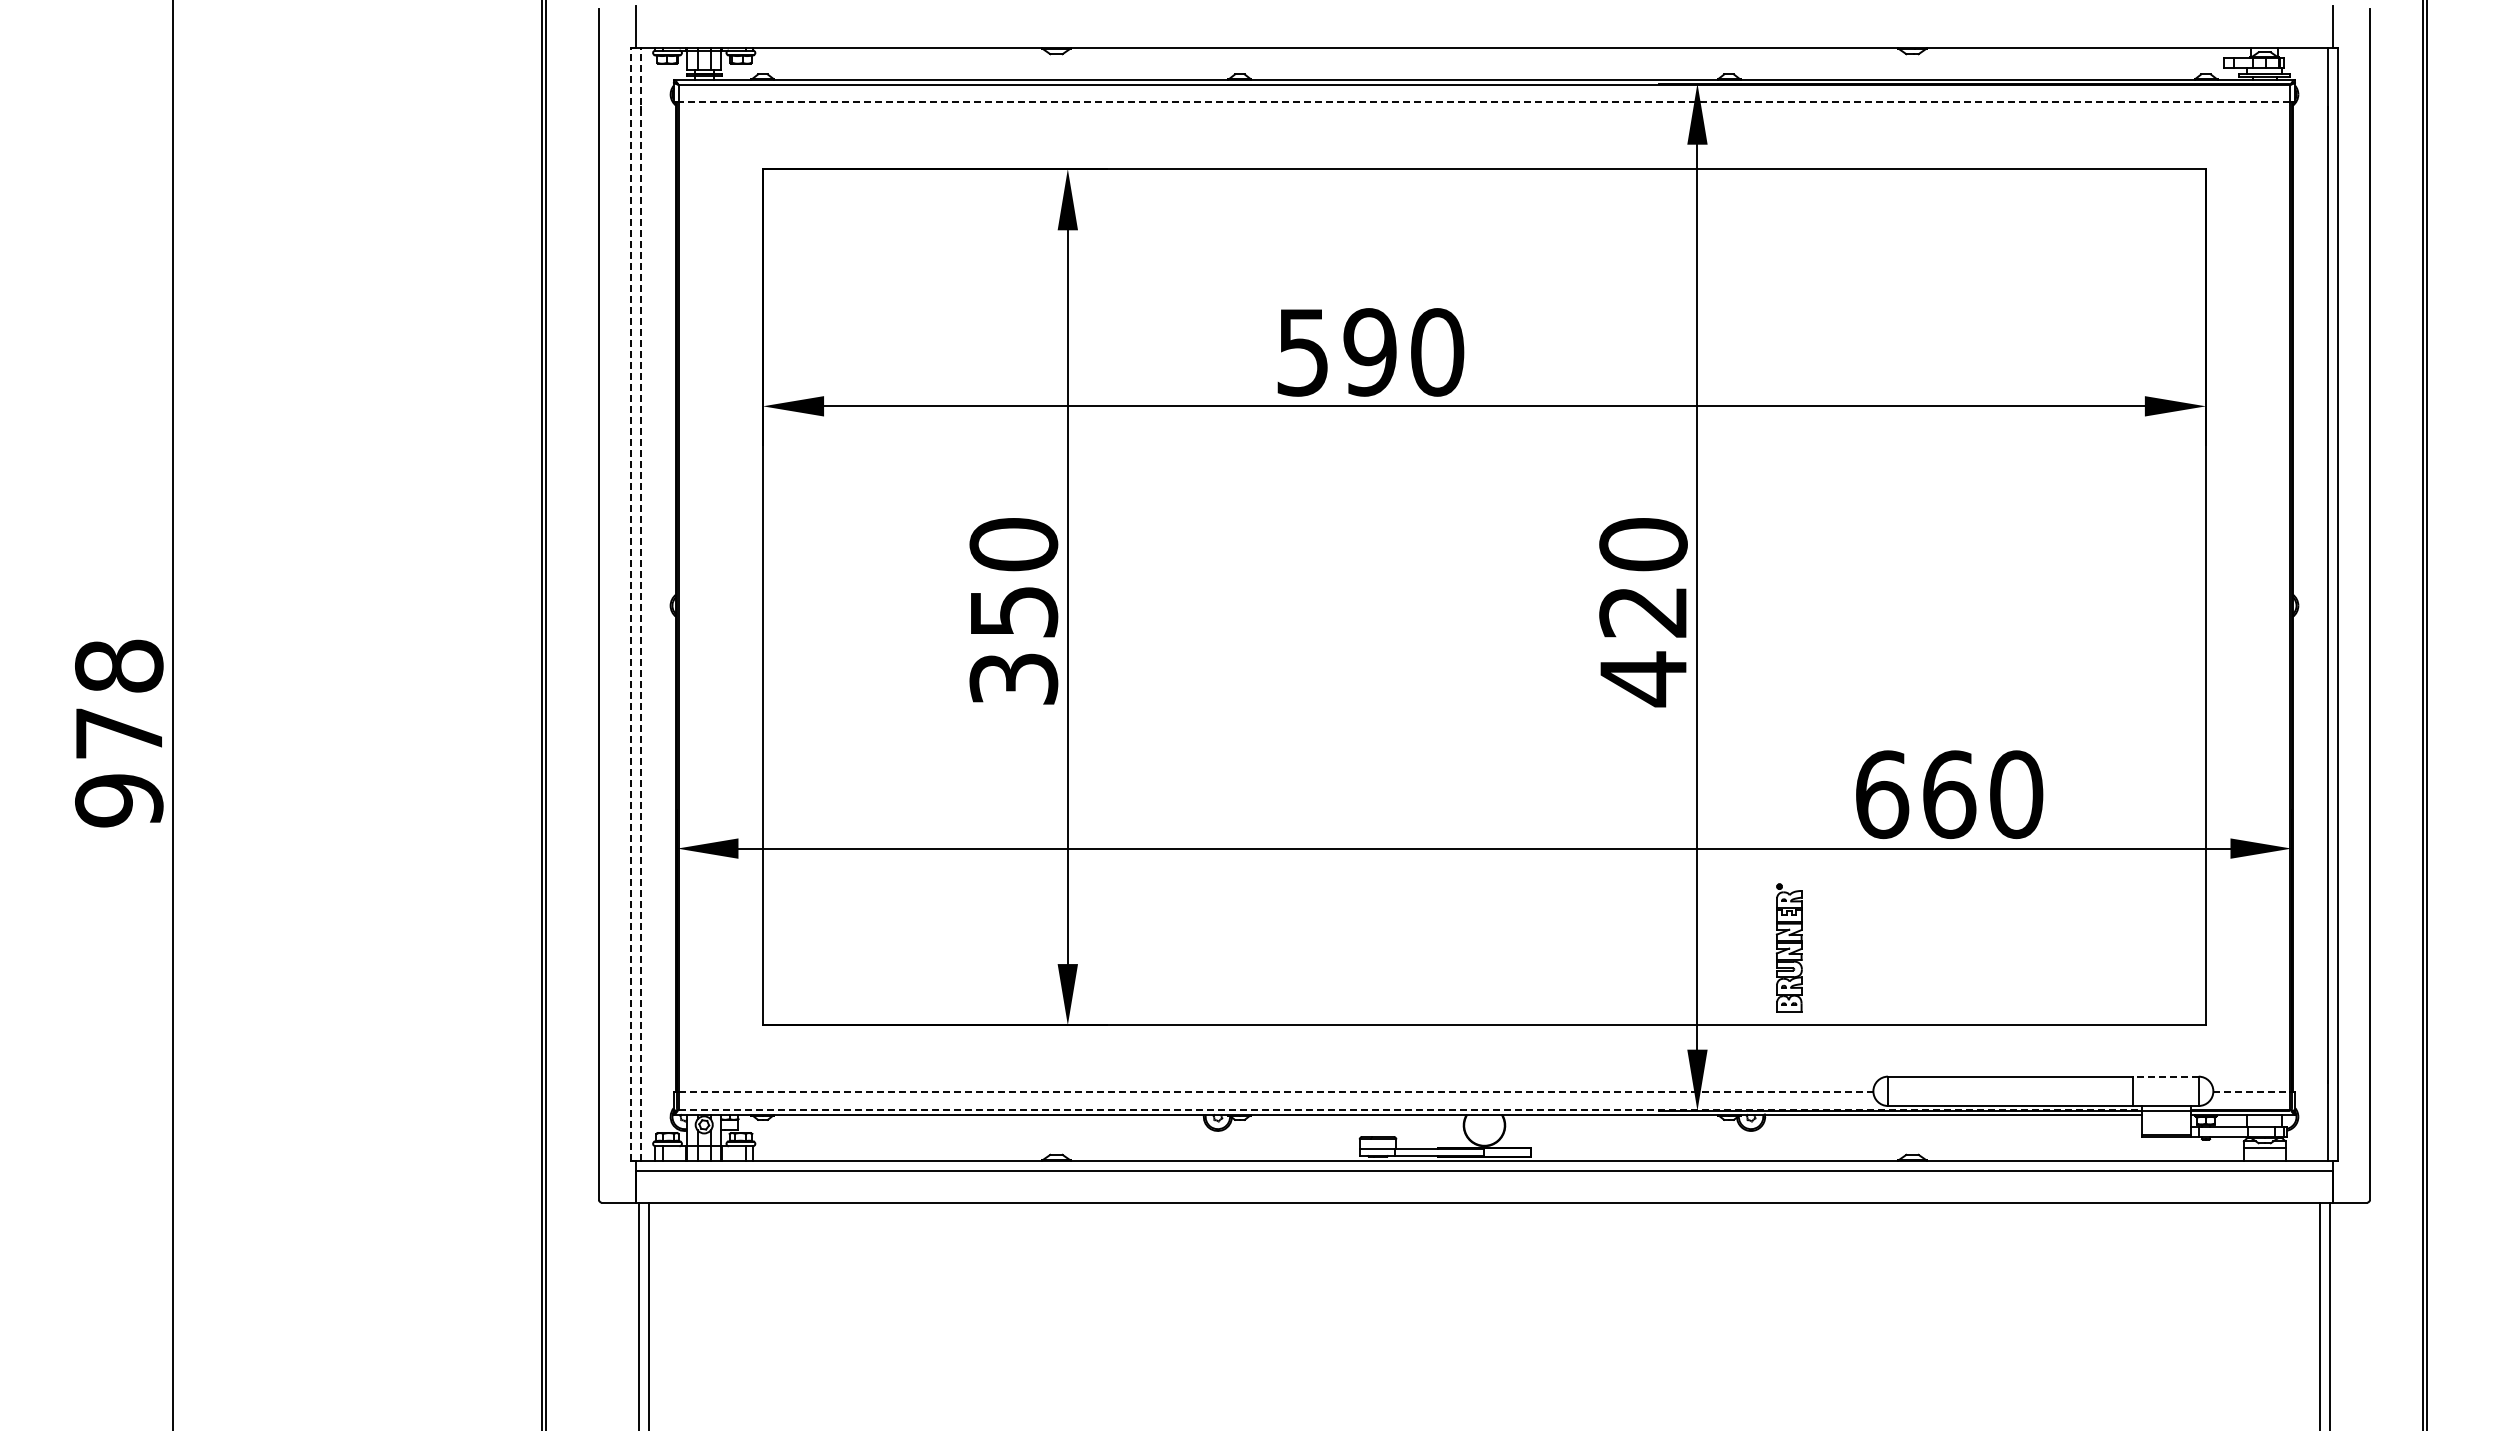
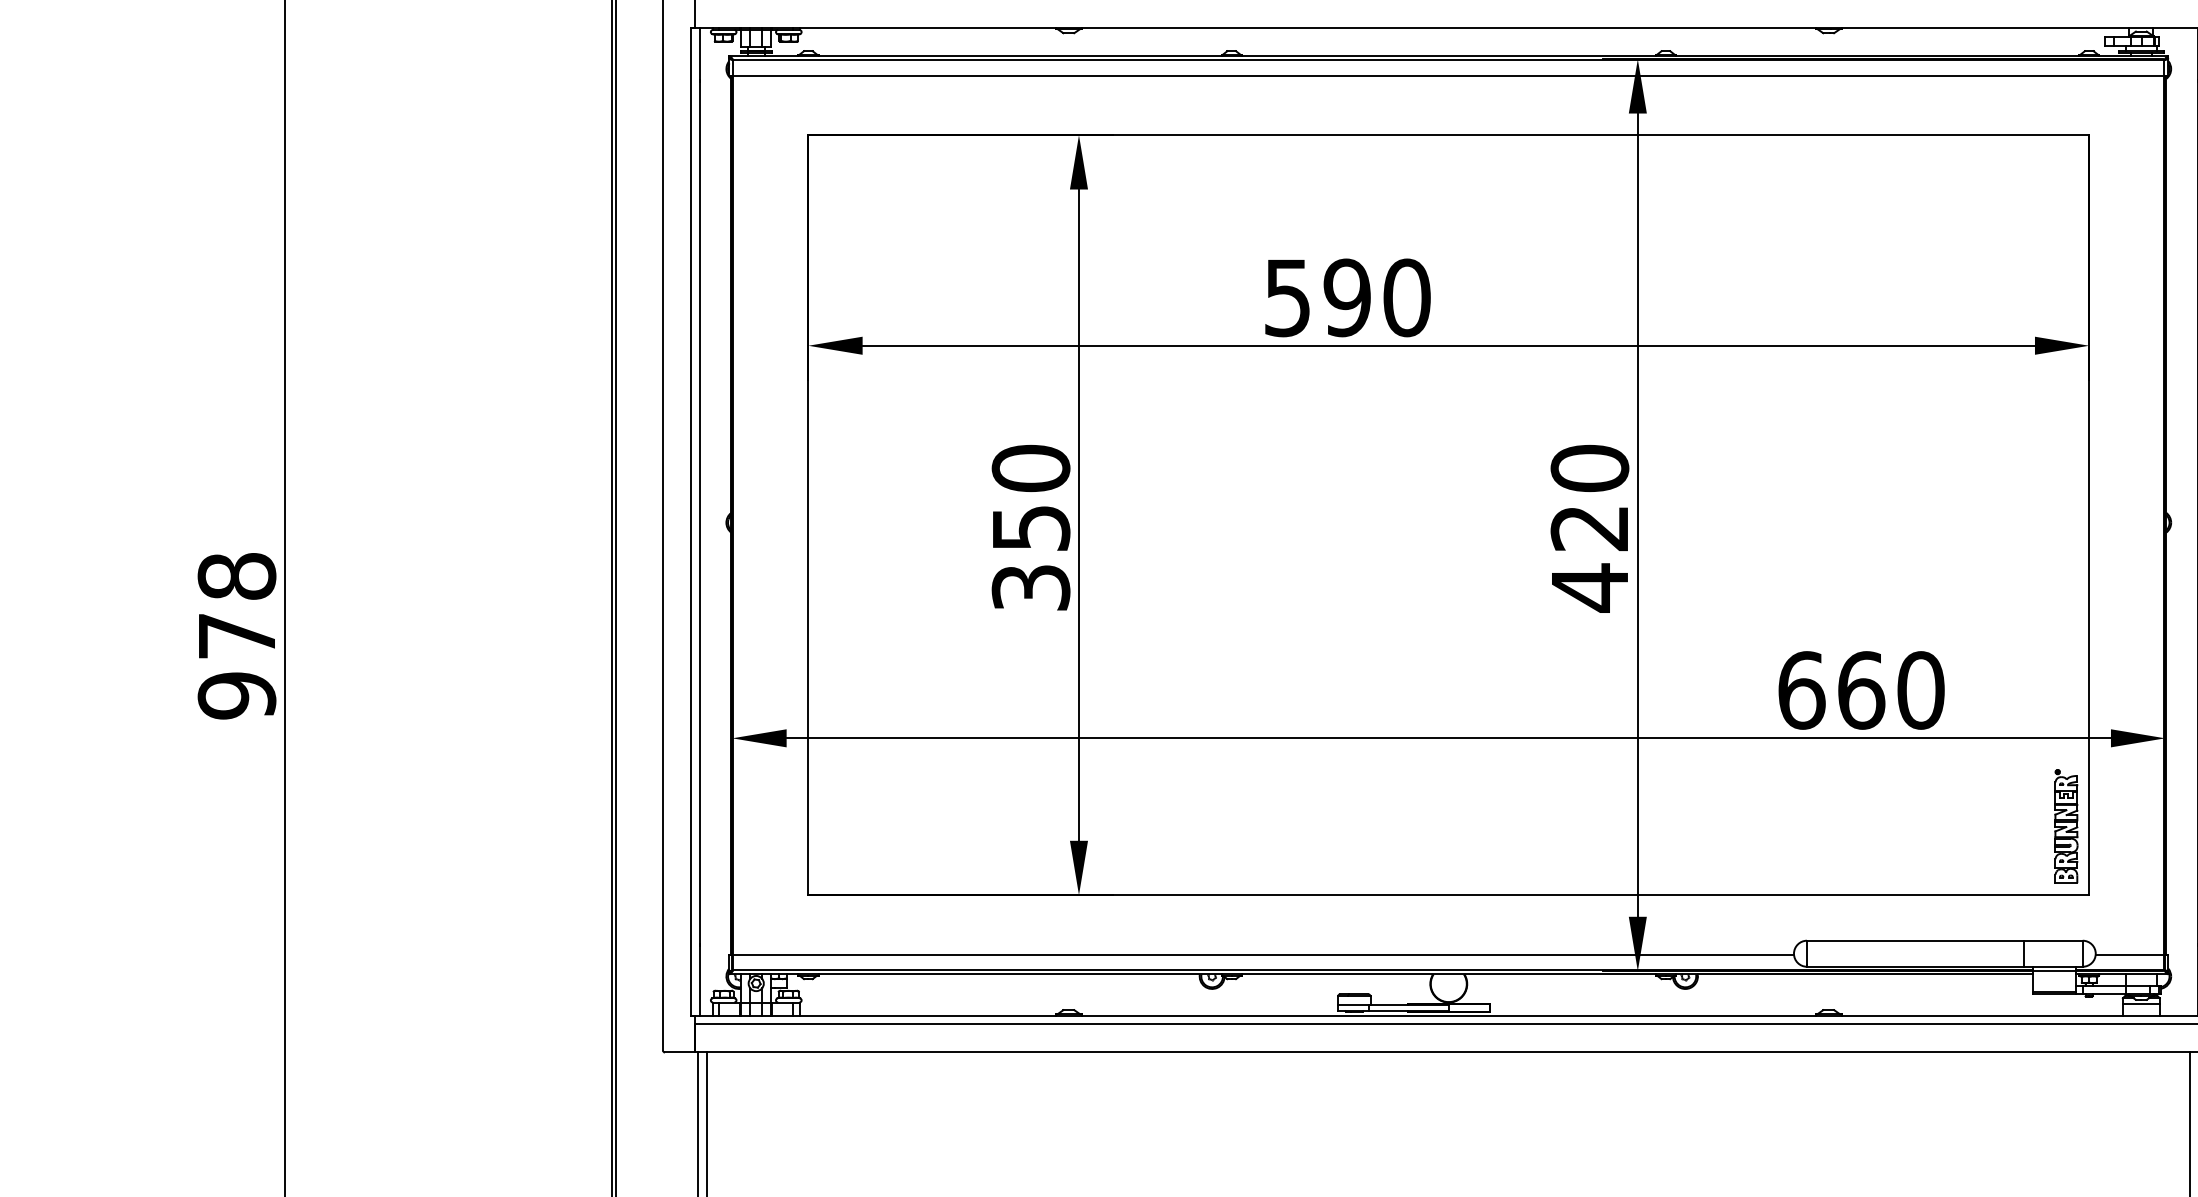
line: (1484, 101) -> (1448, 75), dashed -> solid
line: (630, 604) -> (690, 521), dashed -> solid
line: (640, 604) -> (699, 521), dashed -> solid
part: (1788, 947) -> (2065, 826), moved
line: (2165, 1076) -> (2053, 940), dashed -> solid
line: (1276, 1092) -> (1264, 954), dashed -> solid
line: (2251, 1092) -> (2129, 954), dashed -> solid
line: (1410, 1109) -> (1383, 969), dashed -> solid

